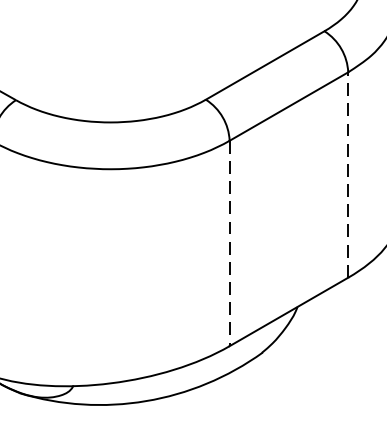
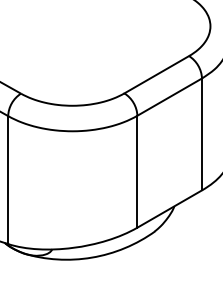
line: (349, 175) -> (202, 134), dashed -> solid
line: (229, 243) -> (137, 171), dashed -> solid

